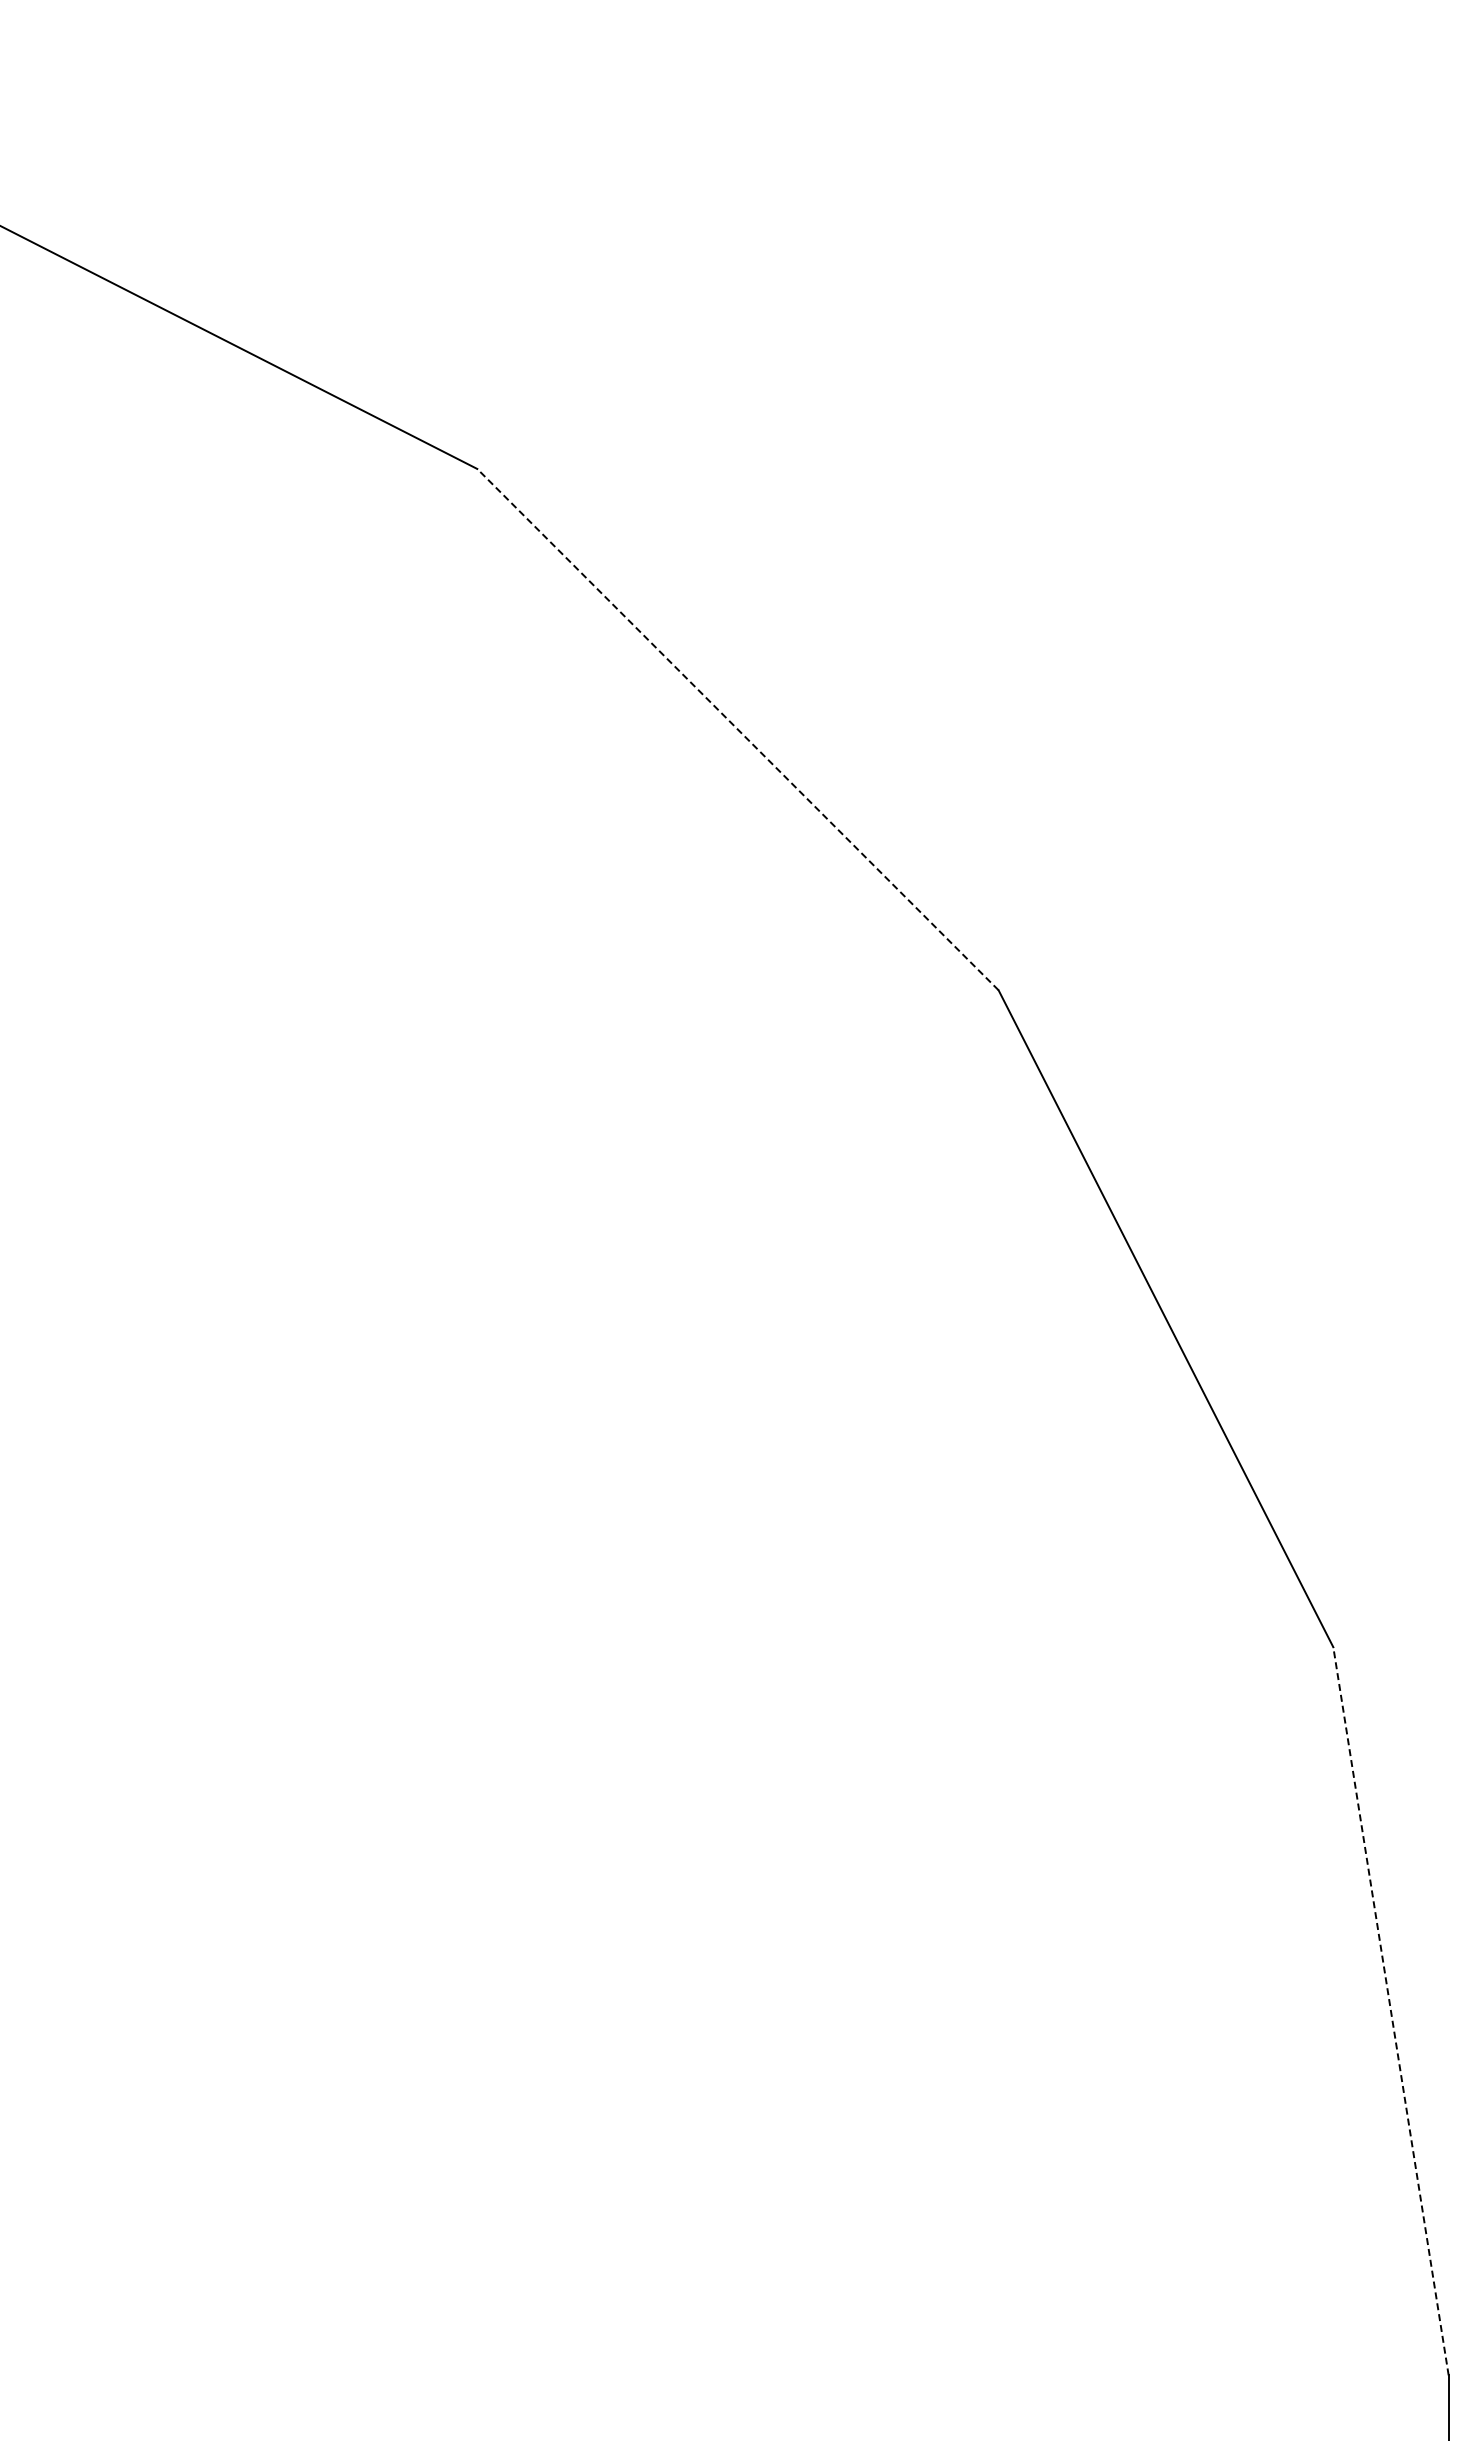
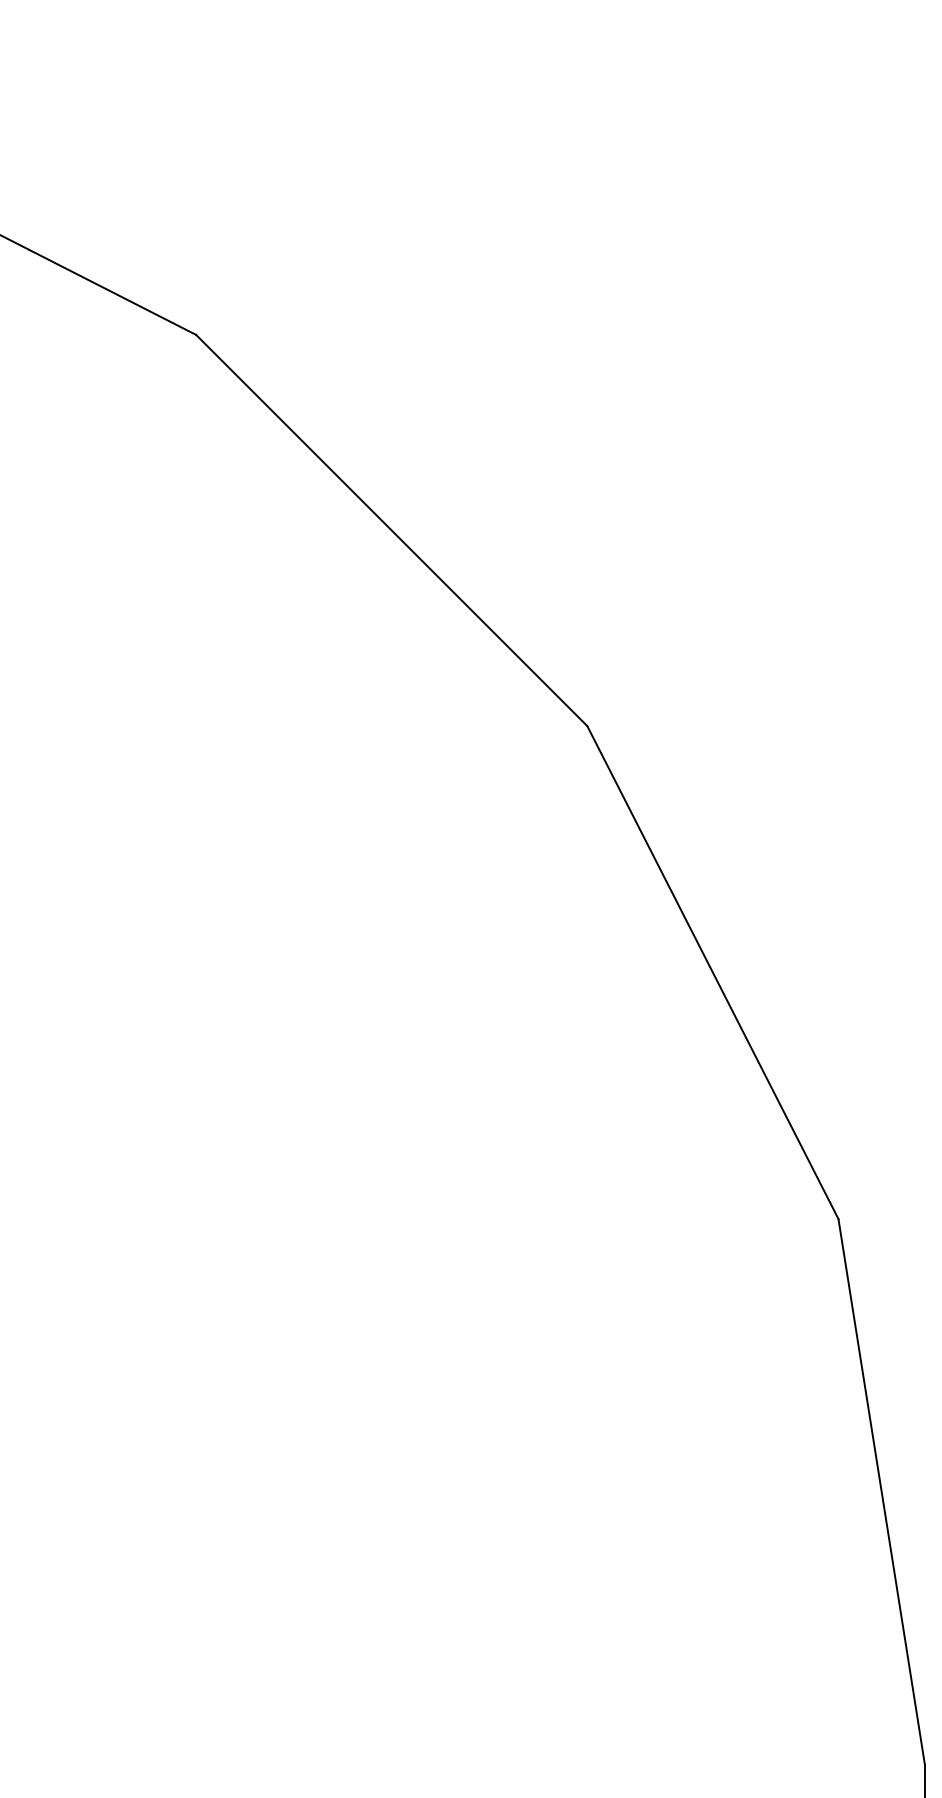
line: (737, 729) -> (391, 530), dashed -> solid
line: (1390, 2011) -> (881, 1492), dashed -> solid

